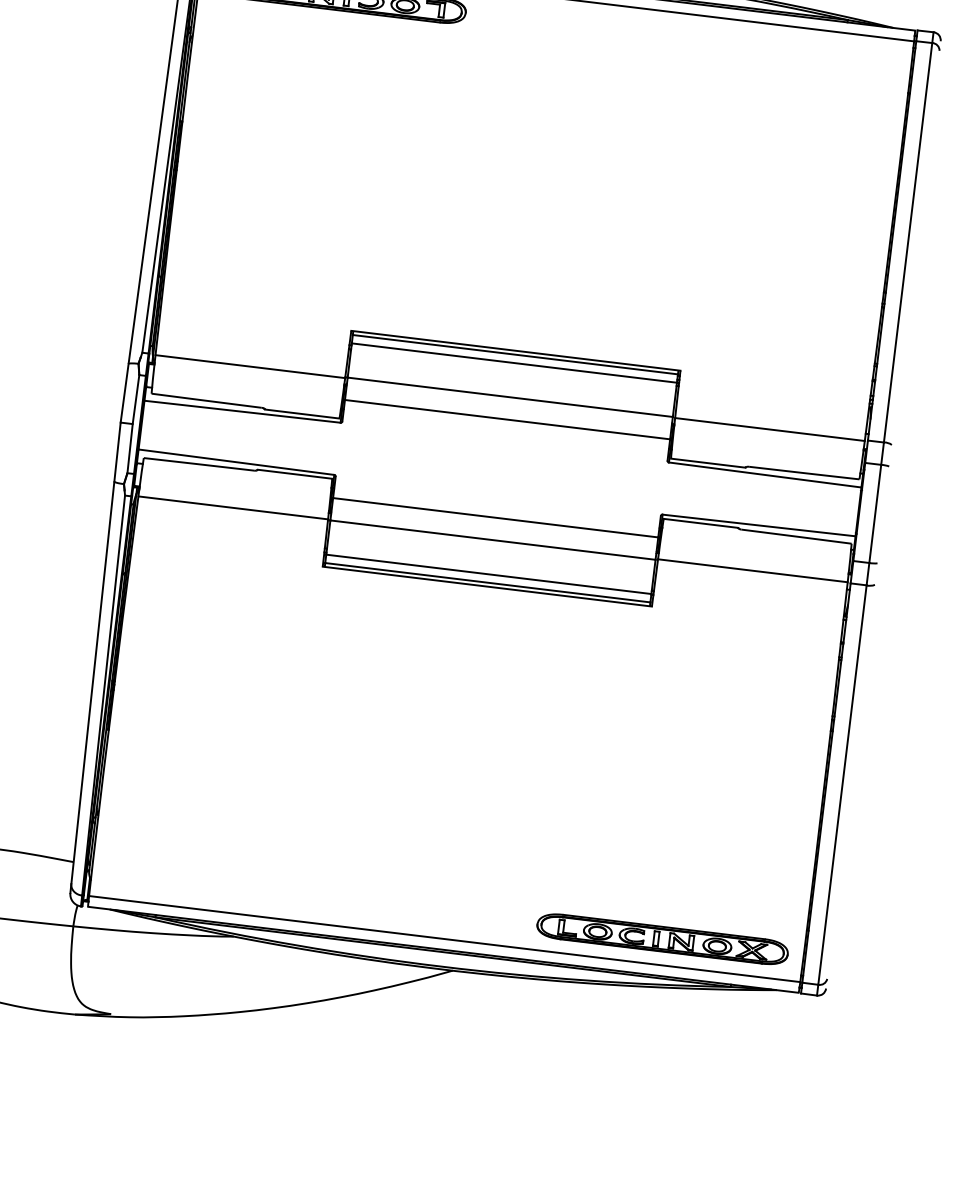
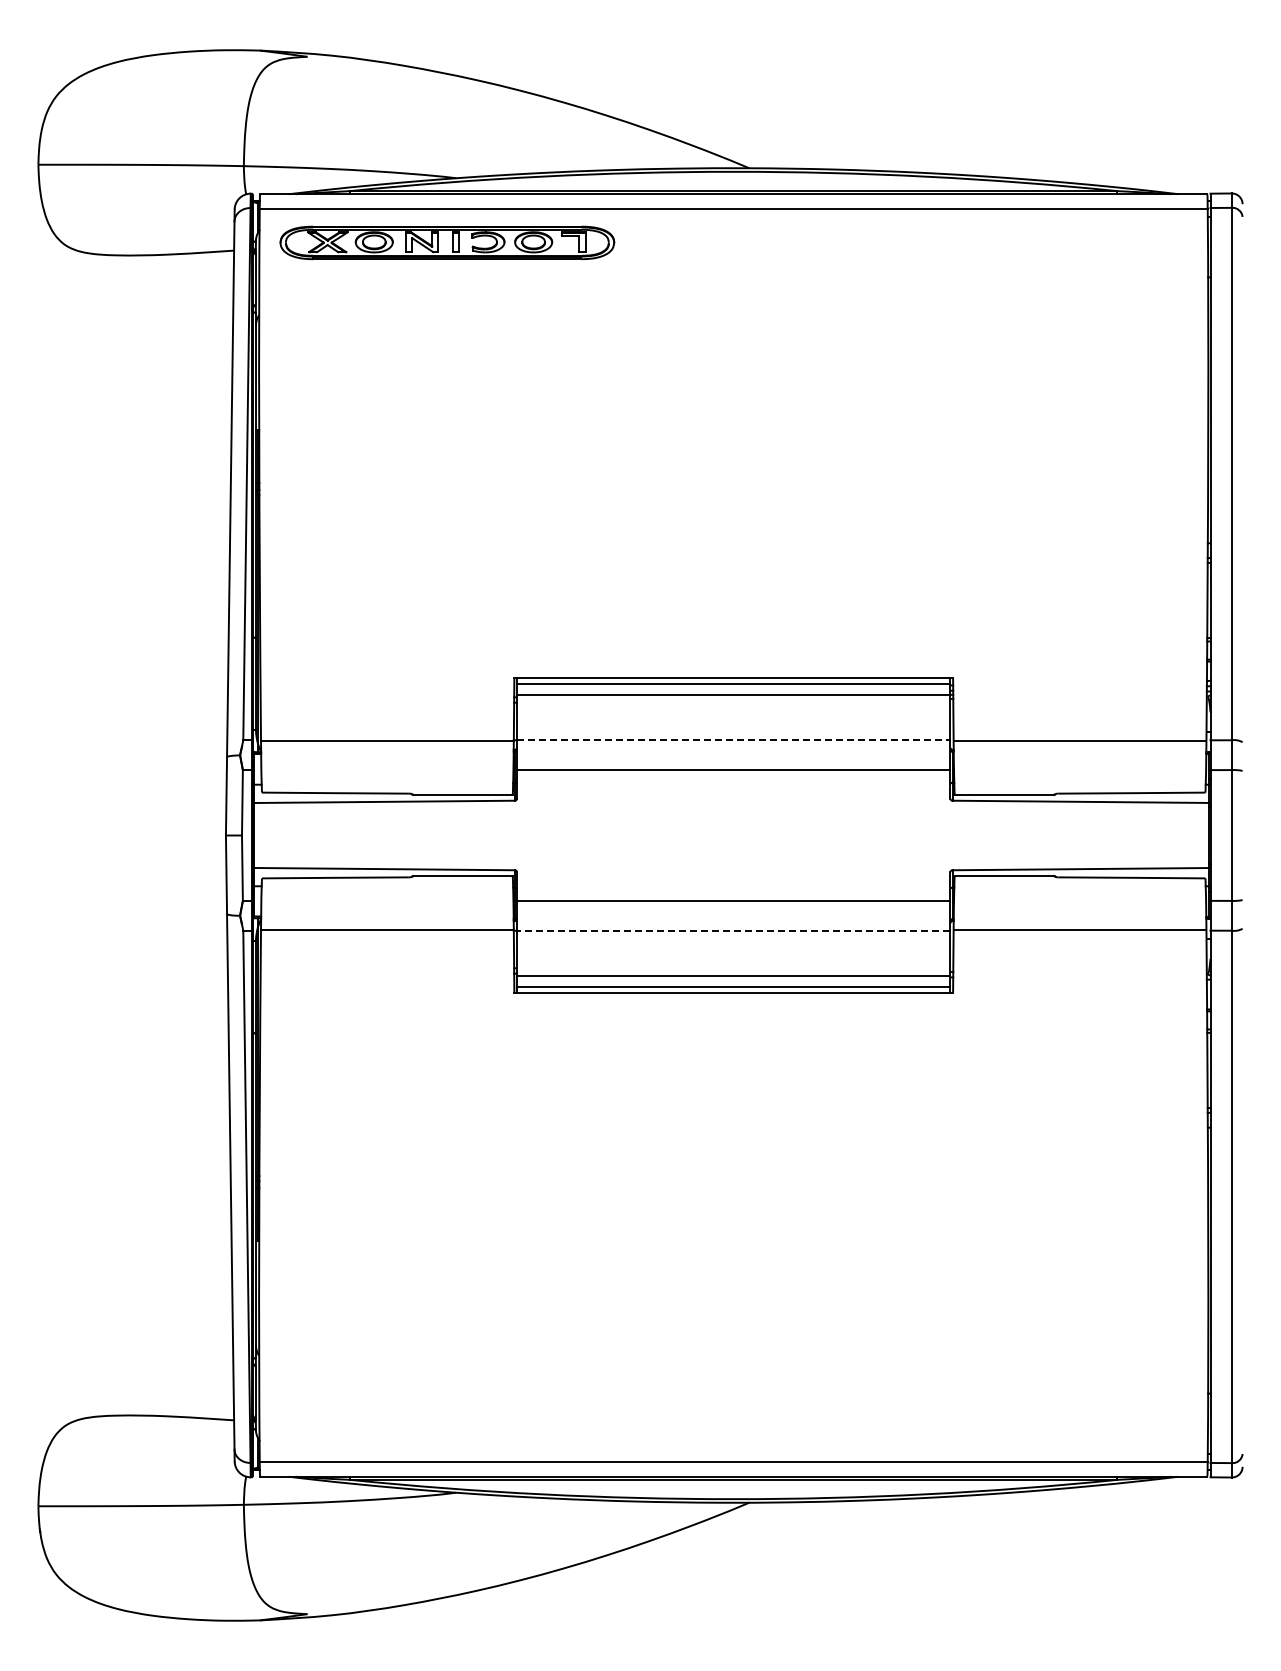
line: (510, 397) -> (733, 740), solid -> dashed
line: (492, 539) -> (733, 930), solid -> dashed
part: (662, 938) -> (1019, 1427), removed

